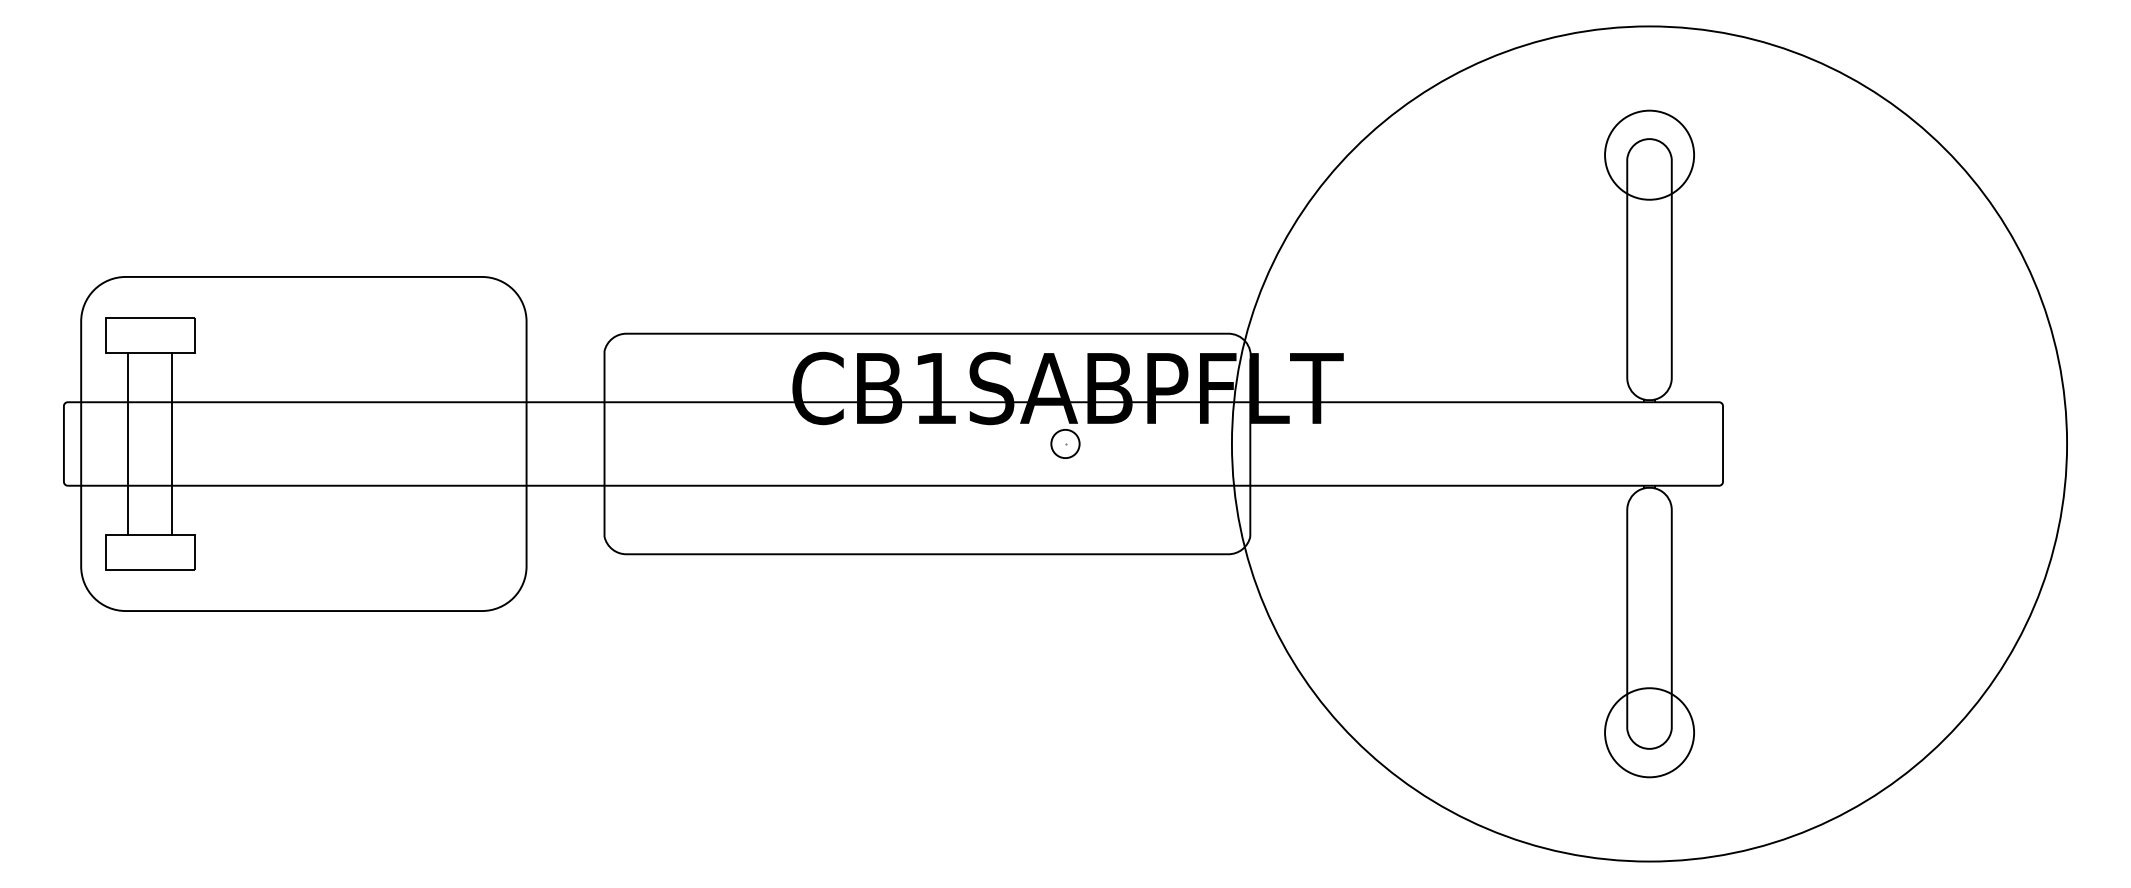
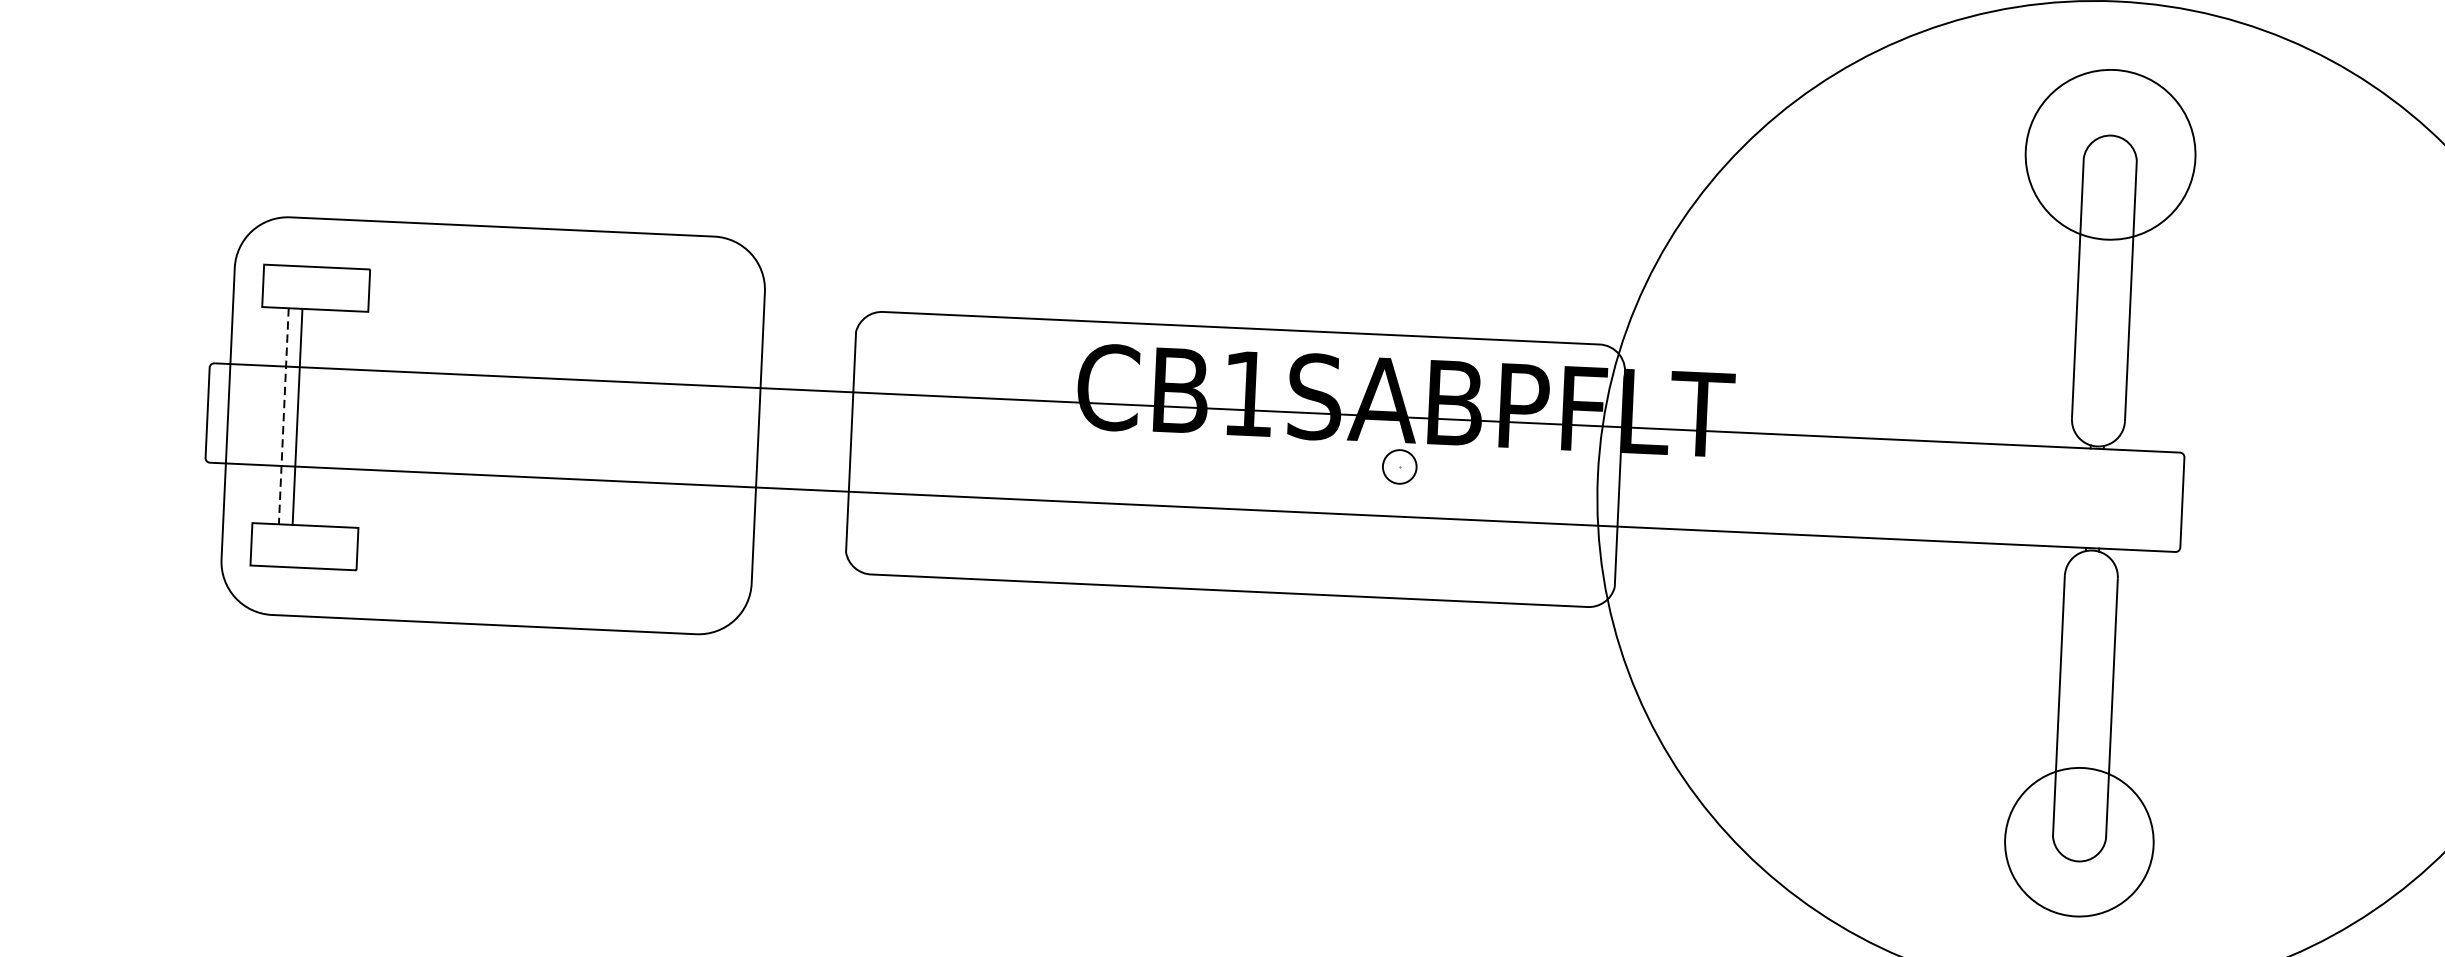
circle: (1649, 154) -> (2110, 153), size x1.6
line: (172, 443) -> (297, 416), moved
line: (127, 444) -> (283, 416), solid -> dashed
circle: (1649, 732) -> (2079, 841), size x1.4

